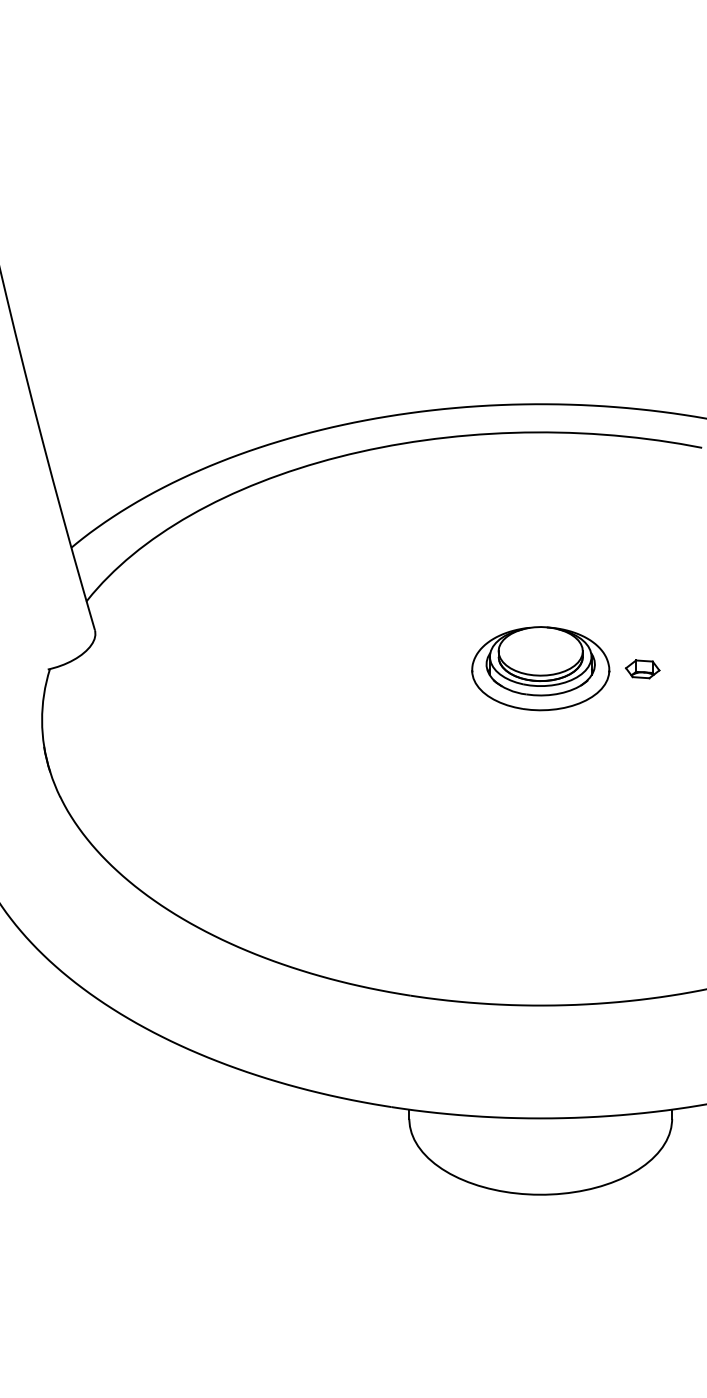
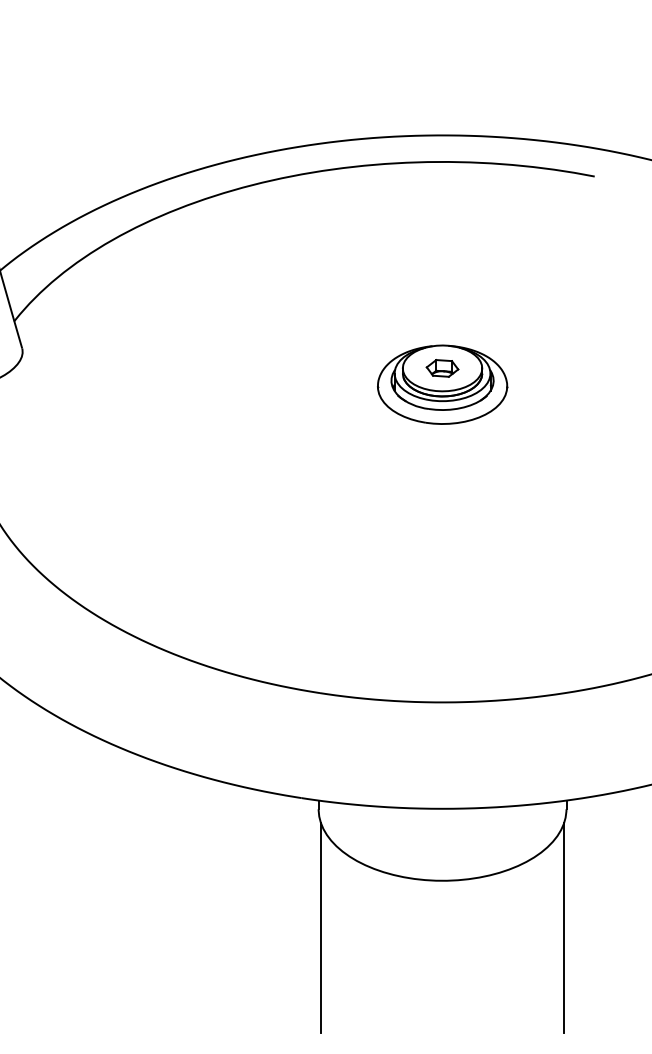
part: (642, 669) -> (442, 368), moved
line: (411, 1244) -> (320, 927), added
line: (669, 1244) -> (563, 927), added

